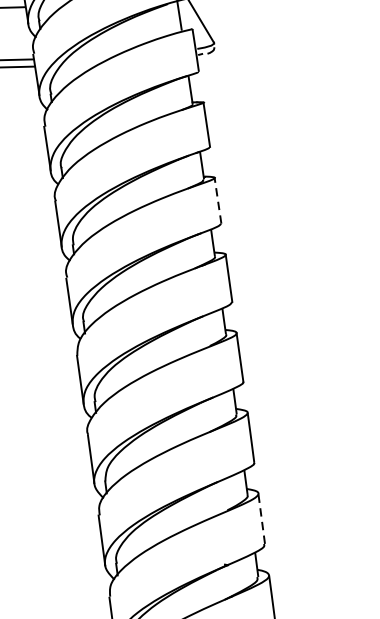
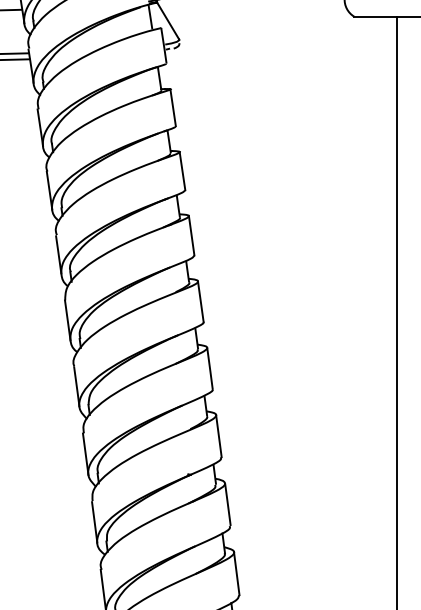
line: (218, 200) -> (182, 170), dashed -> solid
line: (261, 517) -> (218, 435), dashed -> solid

